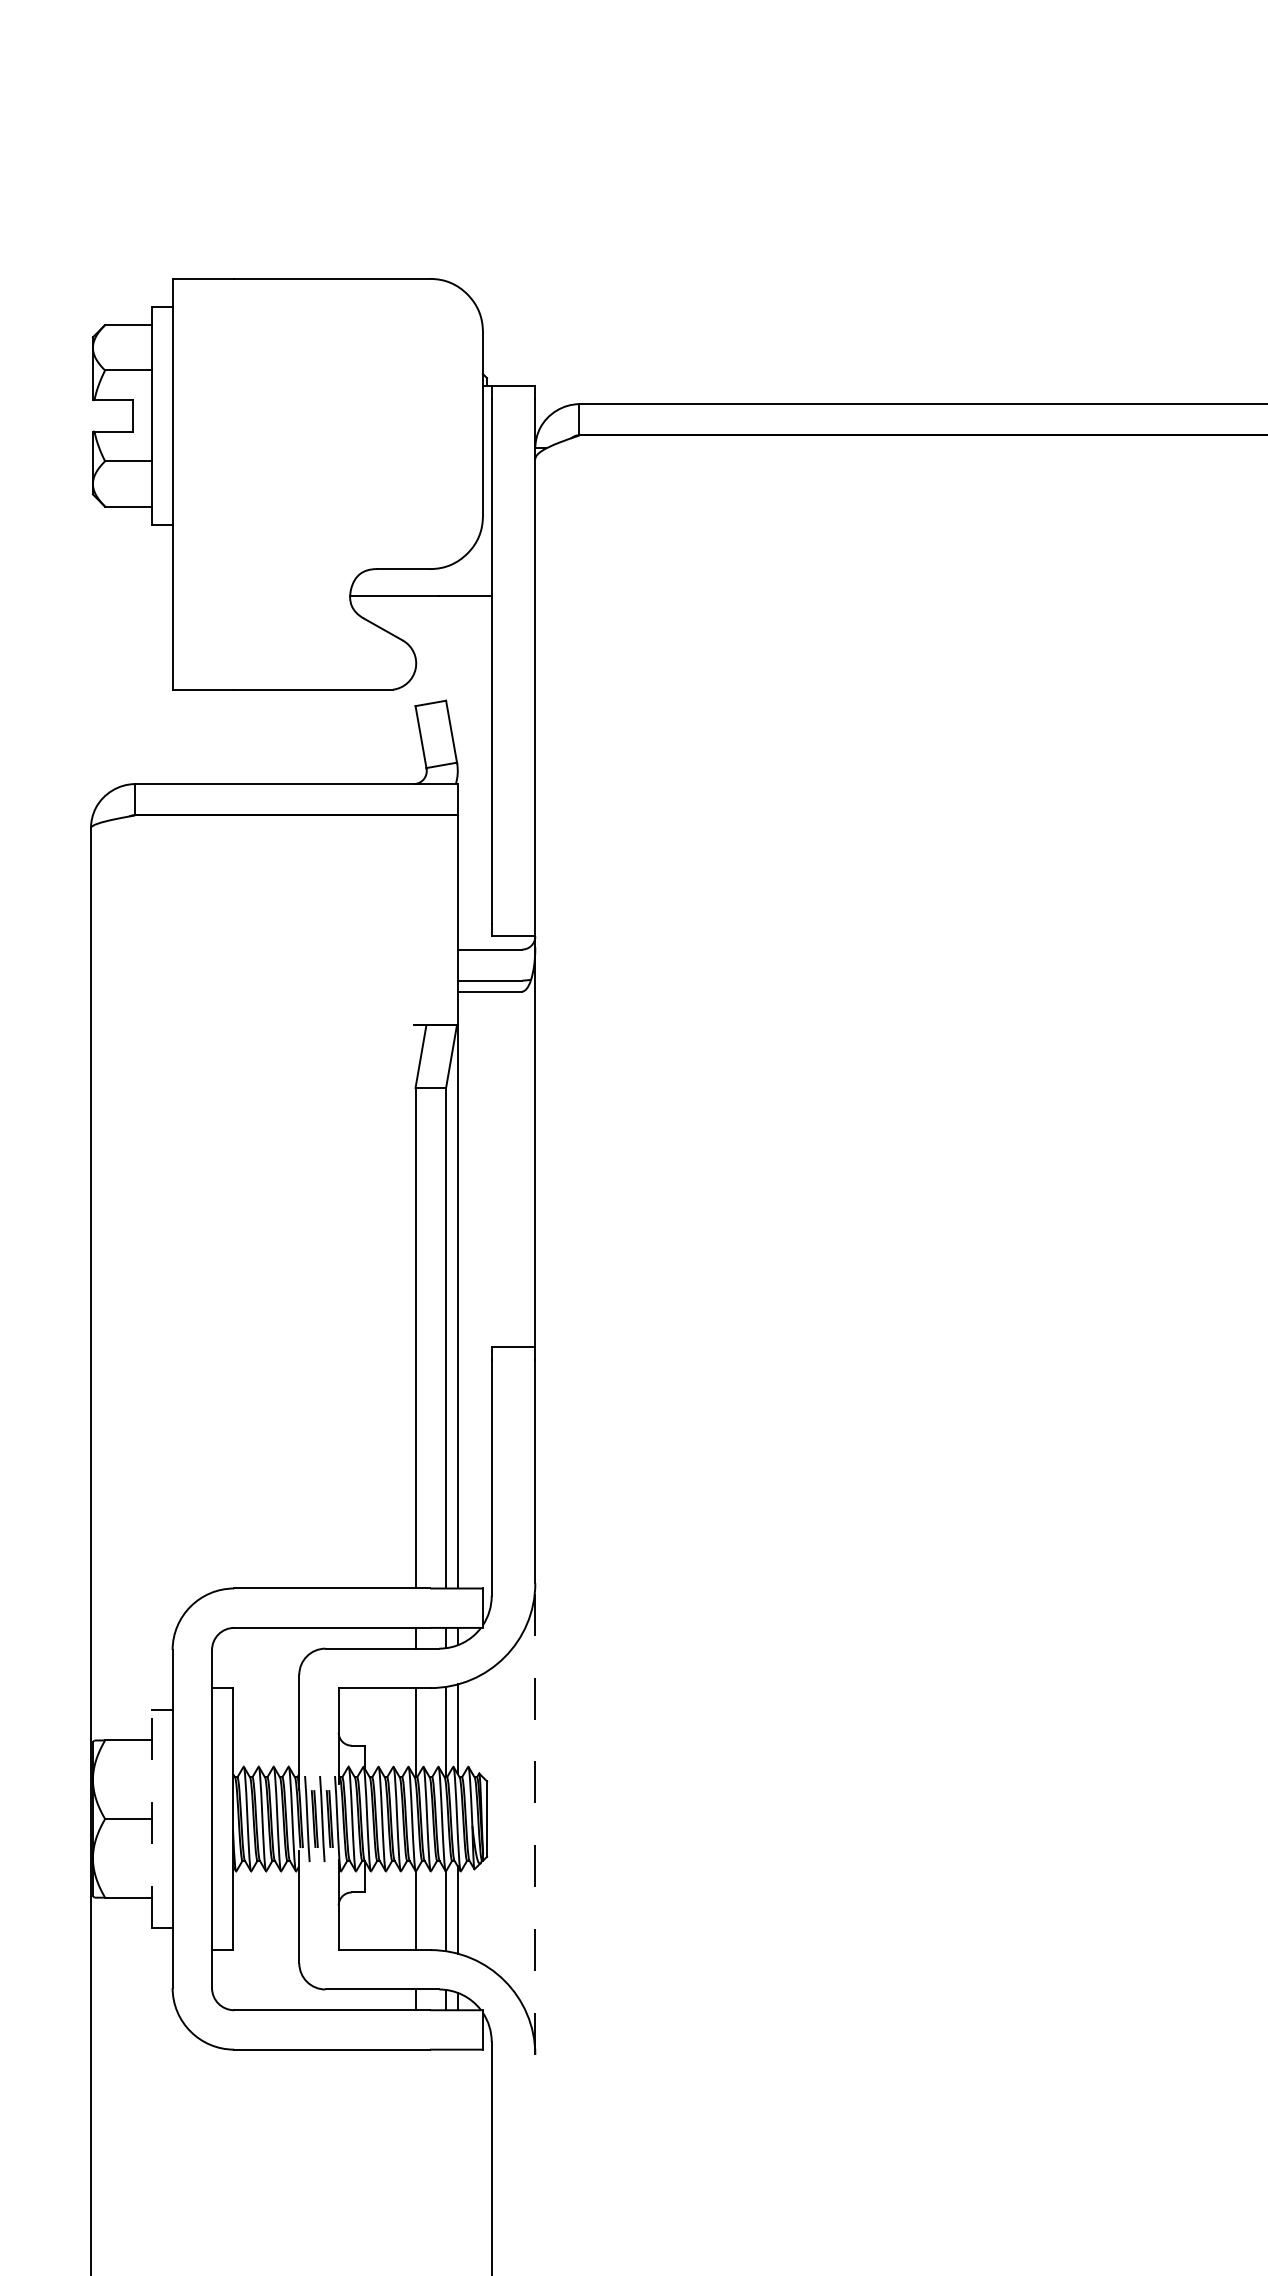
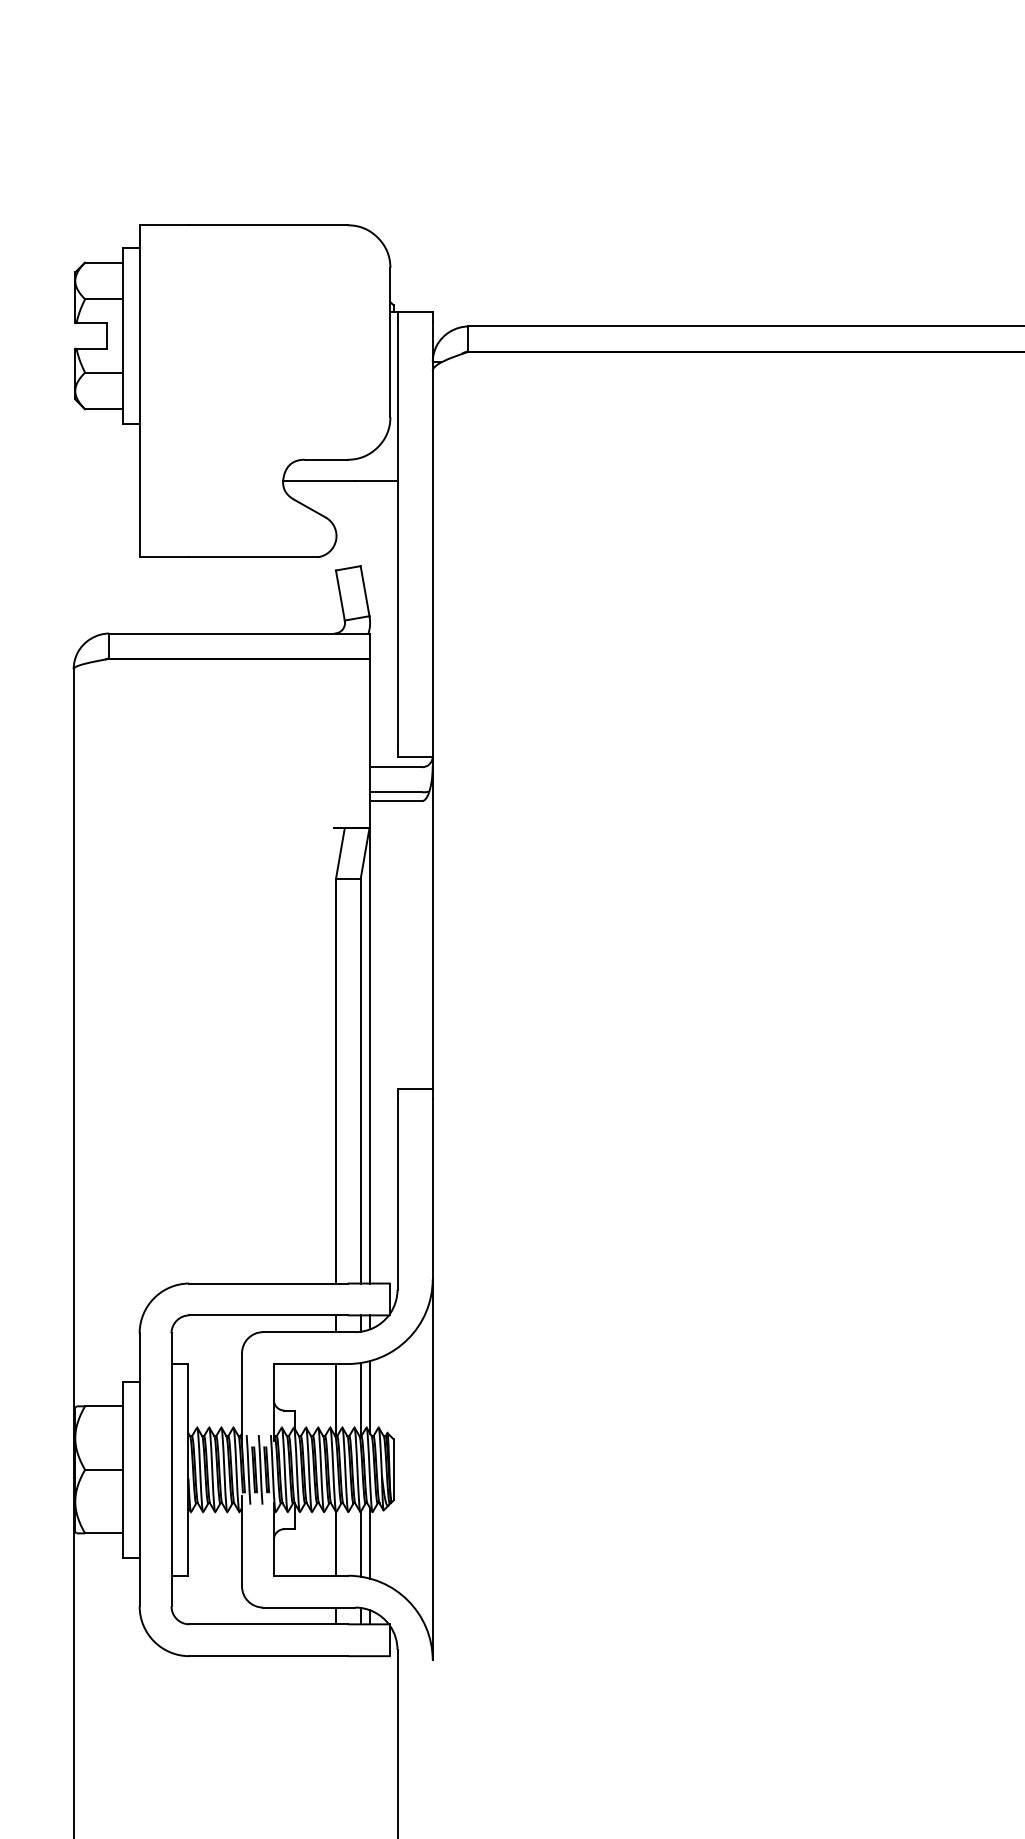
line: (151, 1818) -> (122, 1469), dashed -> solid
line: (535, 1818) -> (432, 1469), dashed -> solid

